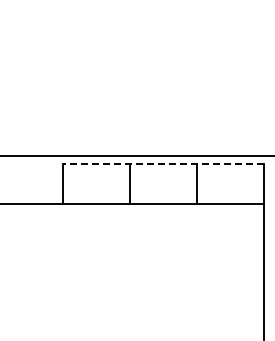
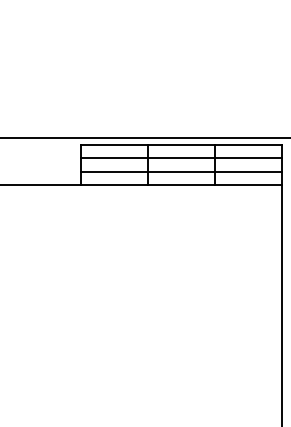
line: (163, 164) -> (181, 145), dashed -> solid
line: (163, 177) -> (181, 158), added
line: (163, 190) -> (181, 171), added

